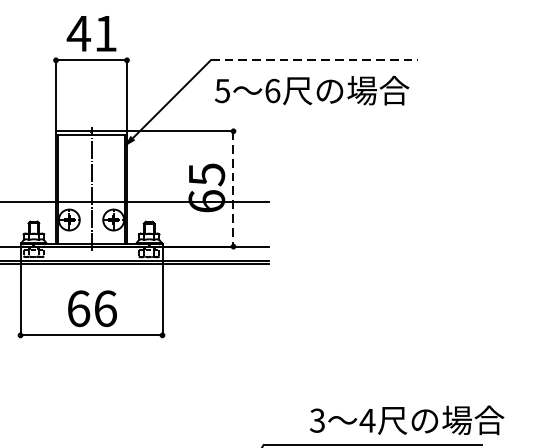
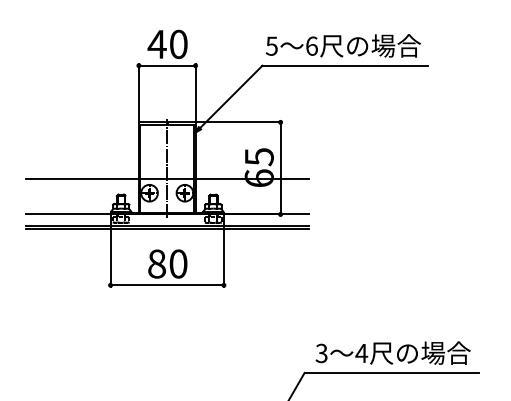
text: (105, 33) -> (178, 44), 41 -> 40
line: (314, 60) -> (345, 65), dashed -> solid
text: (310, 90) -> (342, 45), moved
line: (233, 189) -> (280, 168), dashed -> solid
text: (91, 308) -> (167, 263), 66 -> 80
text: (406, 419) -> (392, 352), moved

